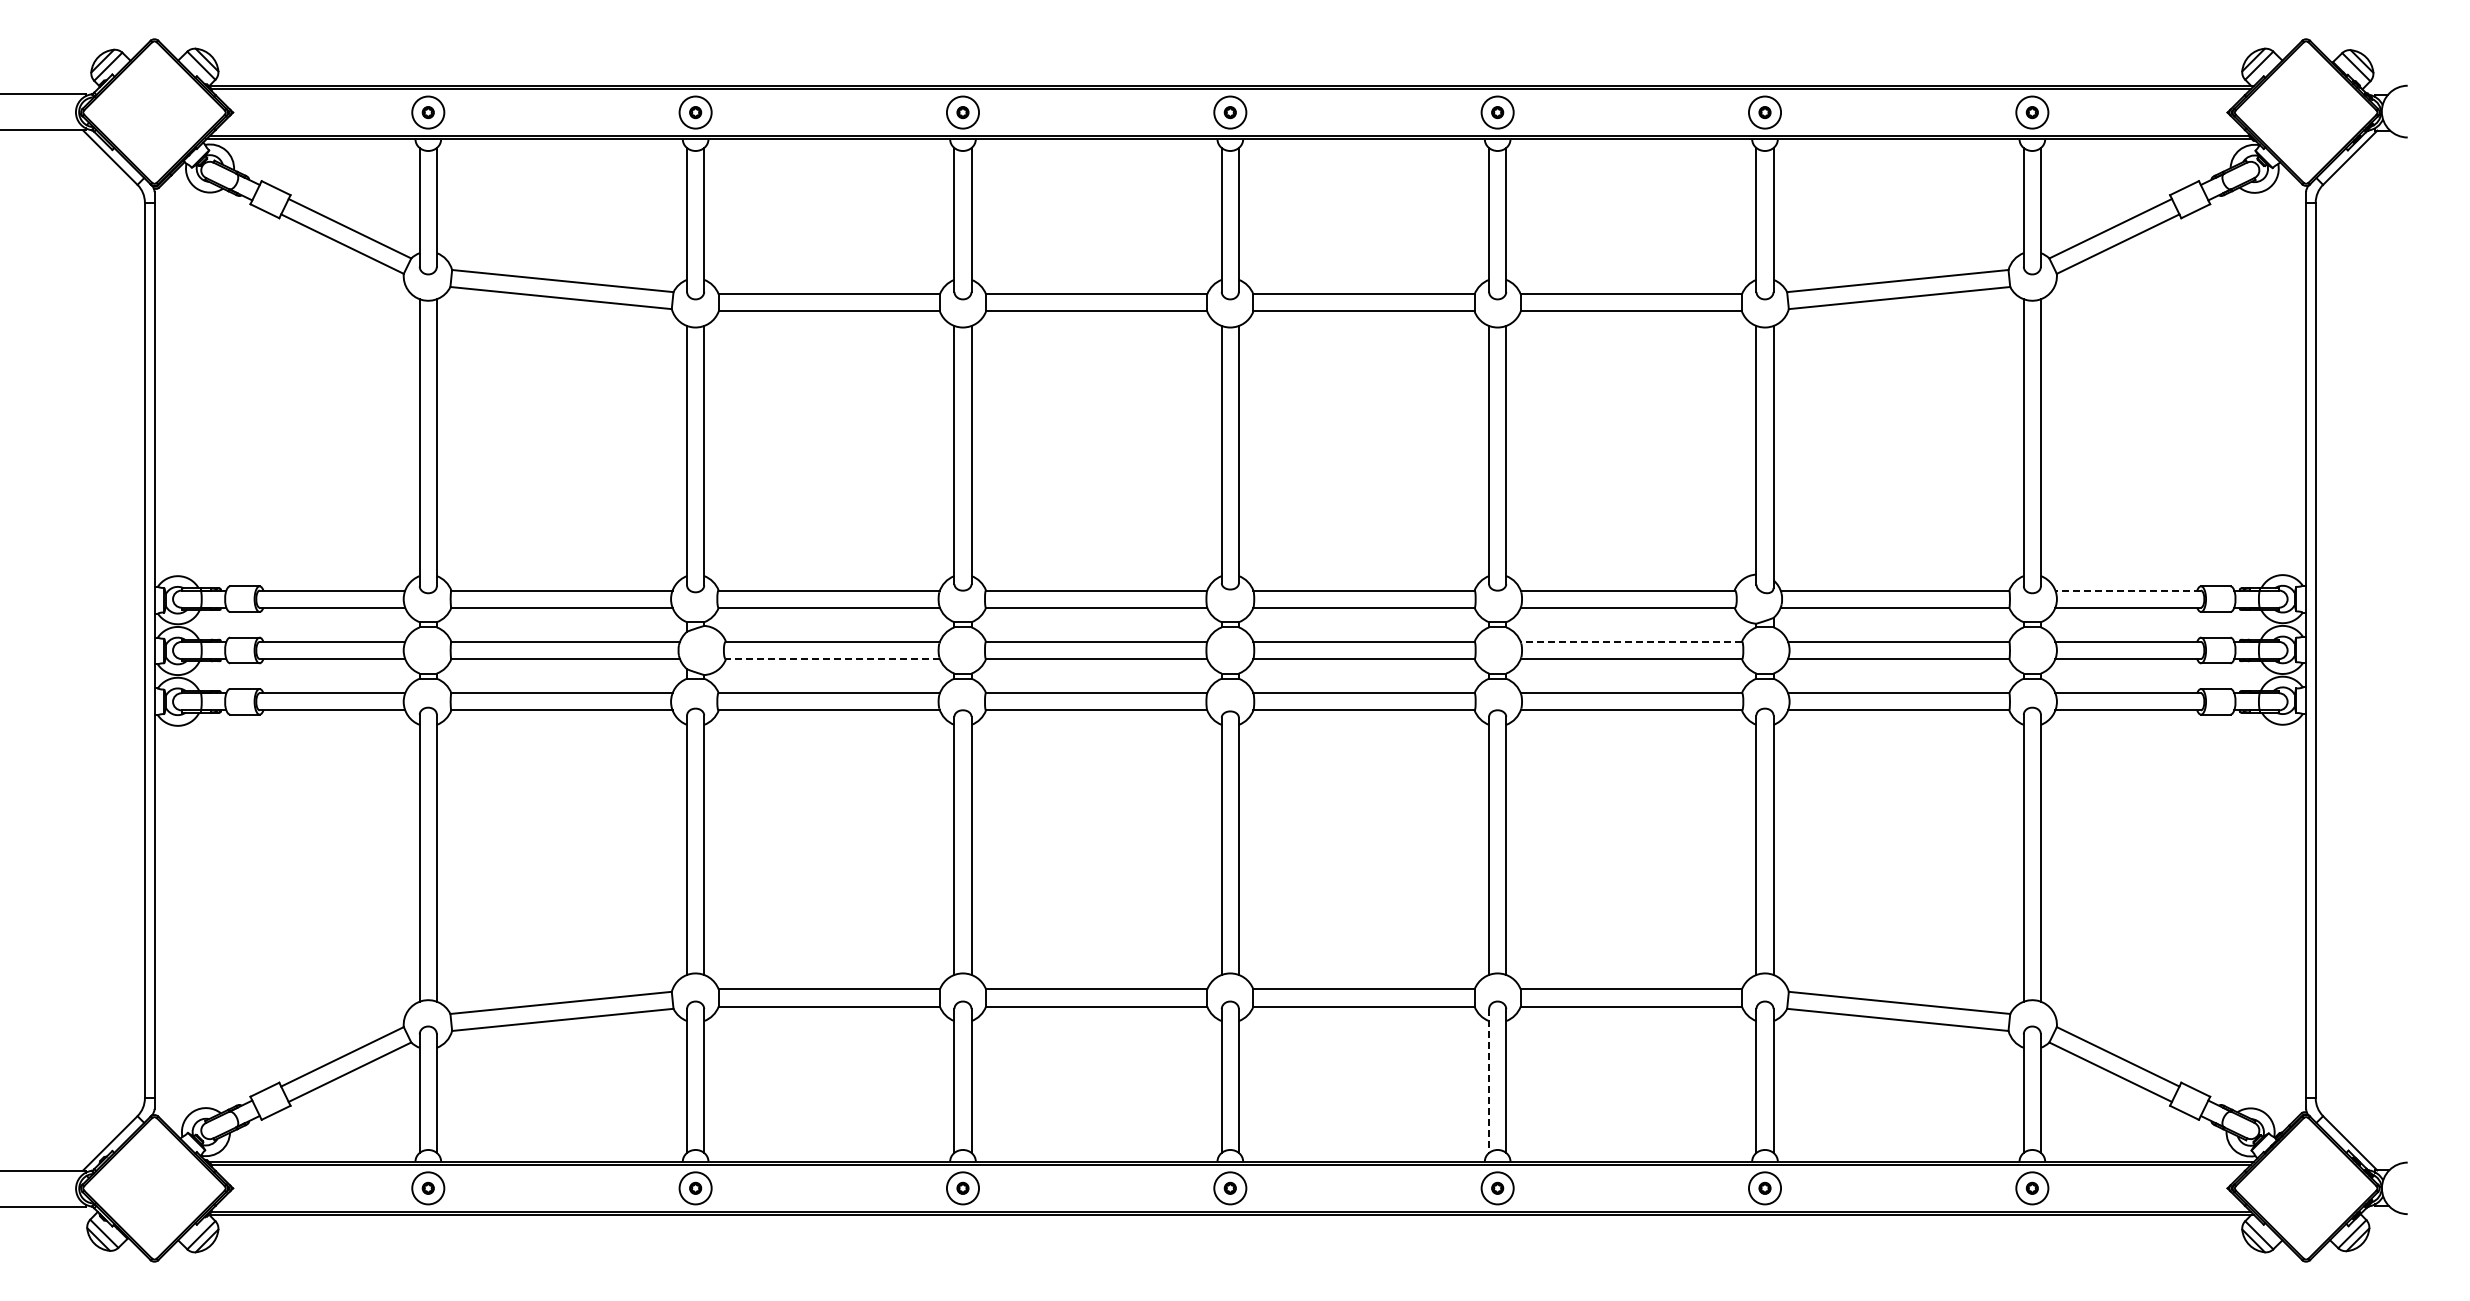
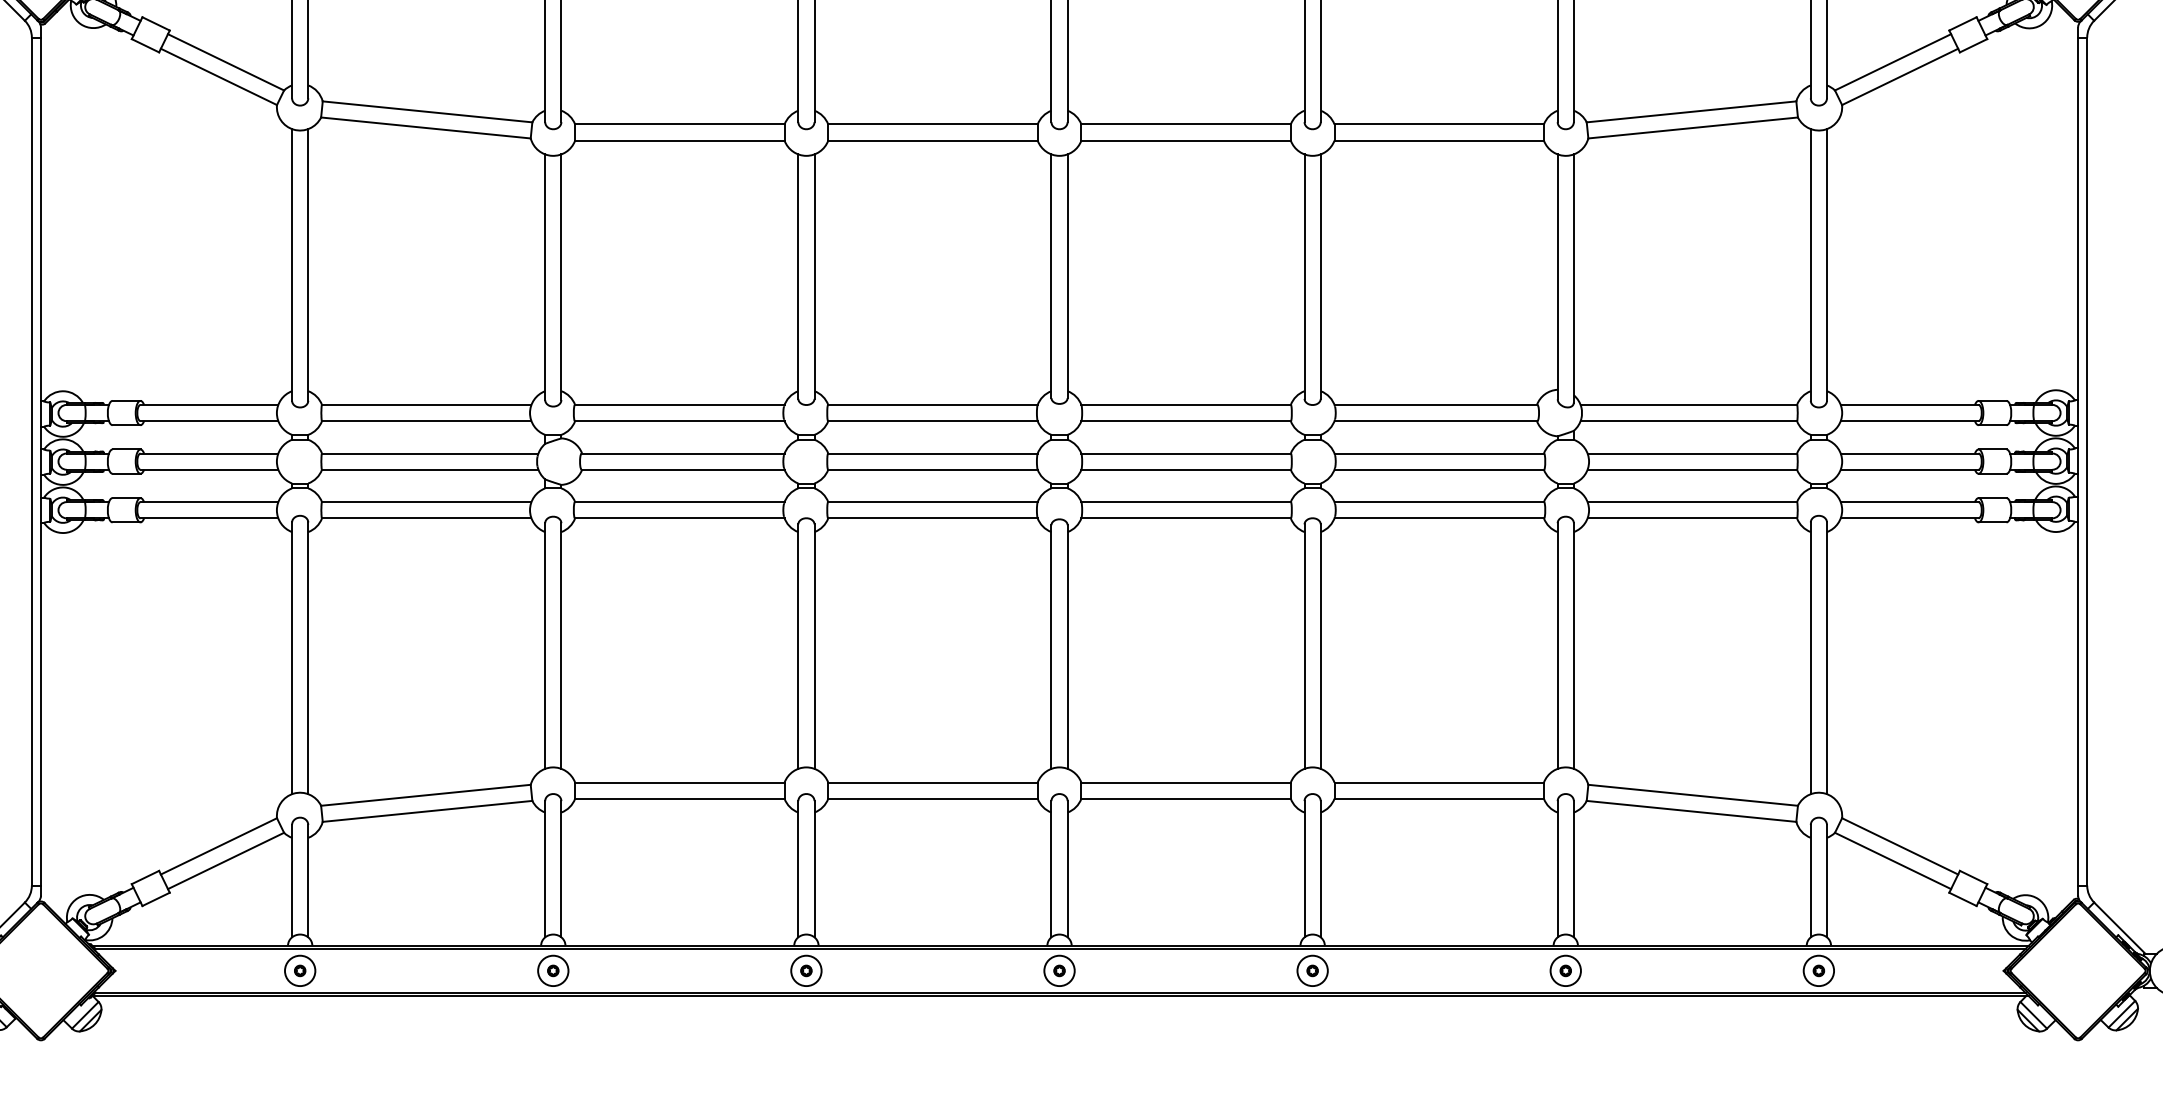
line: (2128, 590) -> (1909, 404), dashed -> solid
line: (1631, 641) -> (1439, 453), dashed -> solid
line: (832, 659) -> (682, 470), dashed -> solid
line: (1489, 1081) -> (1304, 869), dashed -> solid

